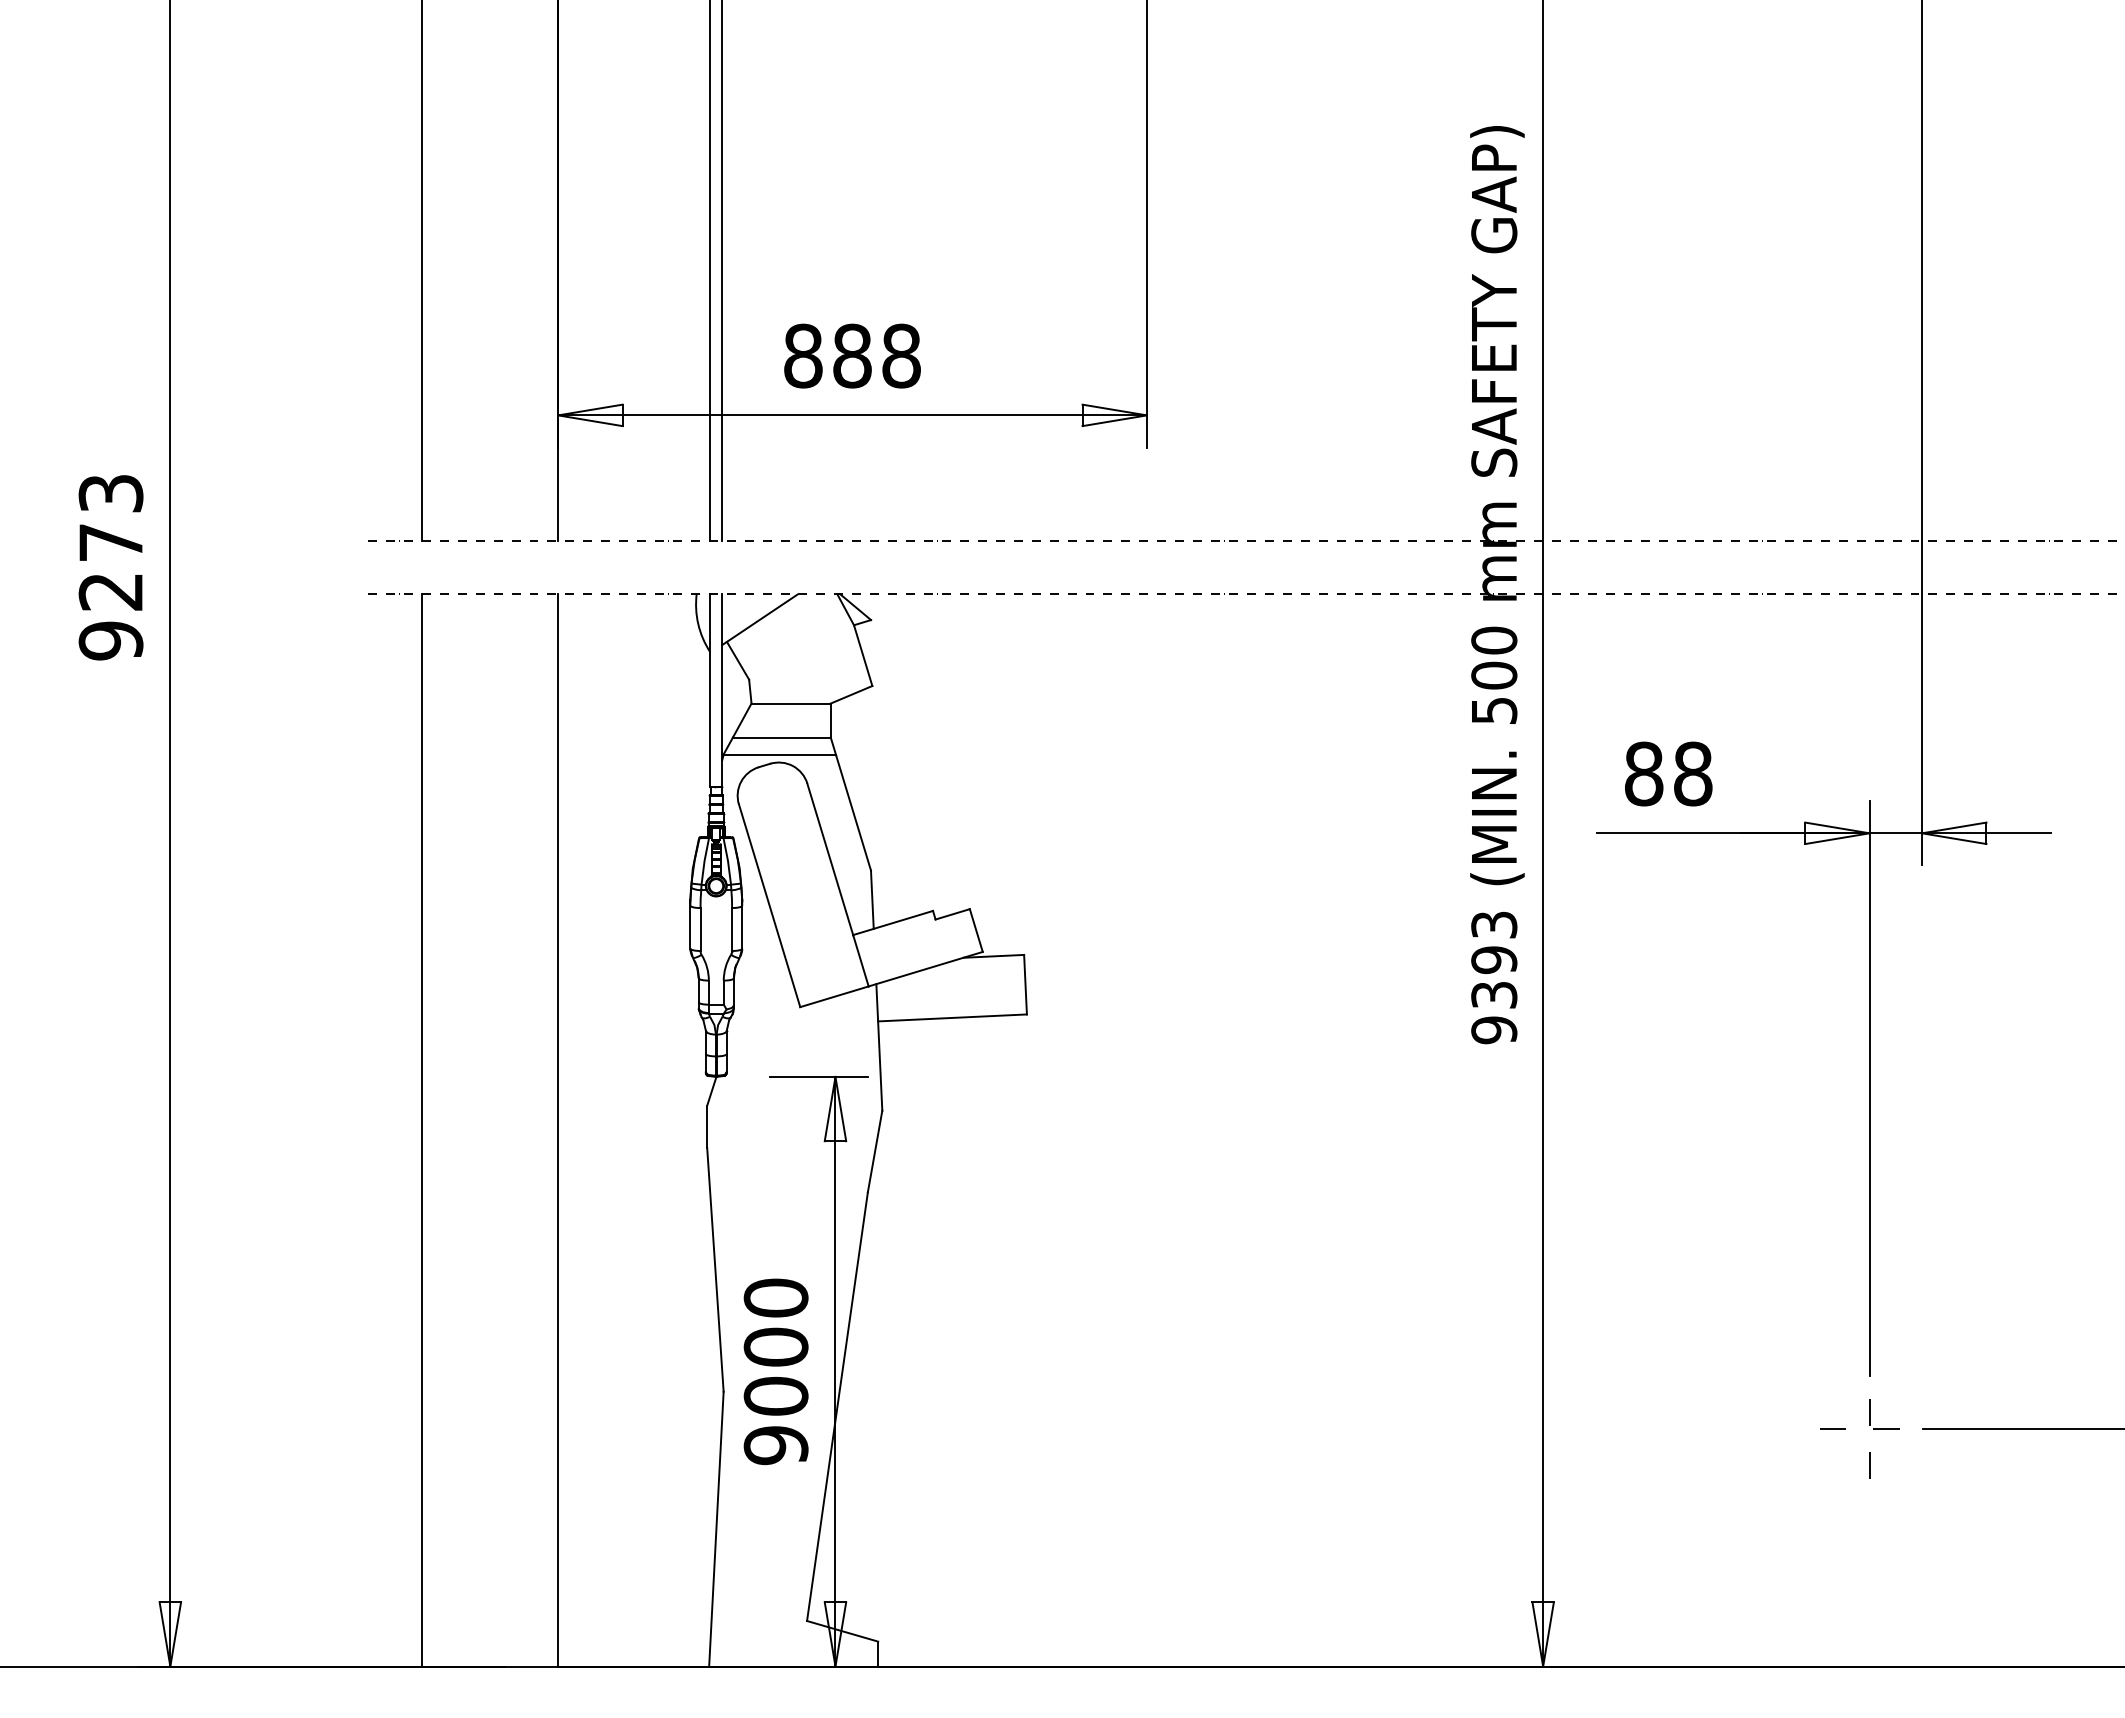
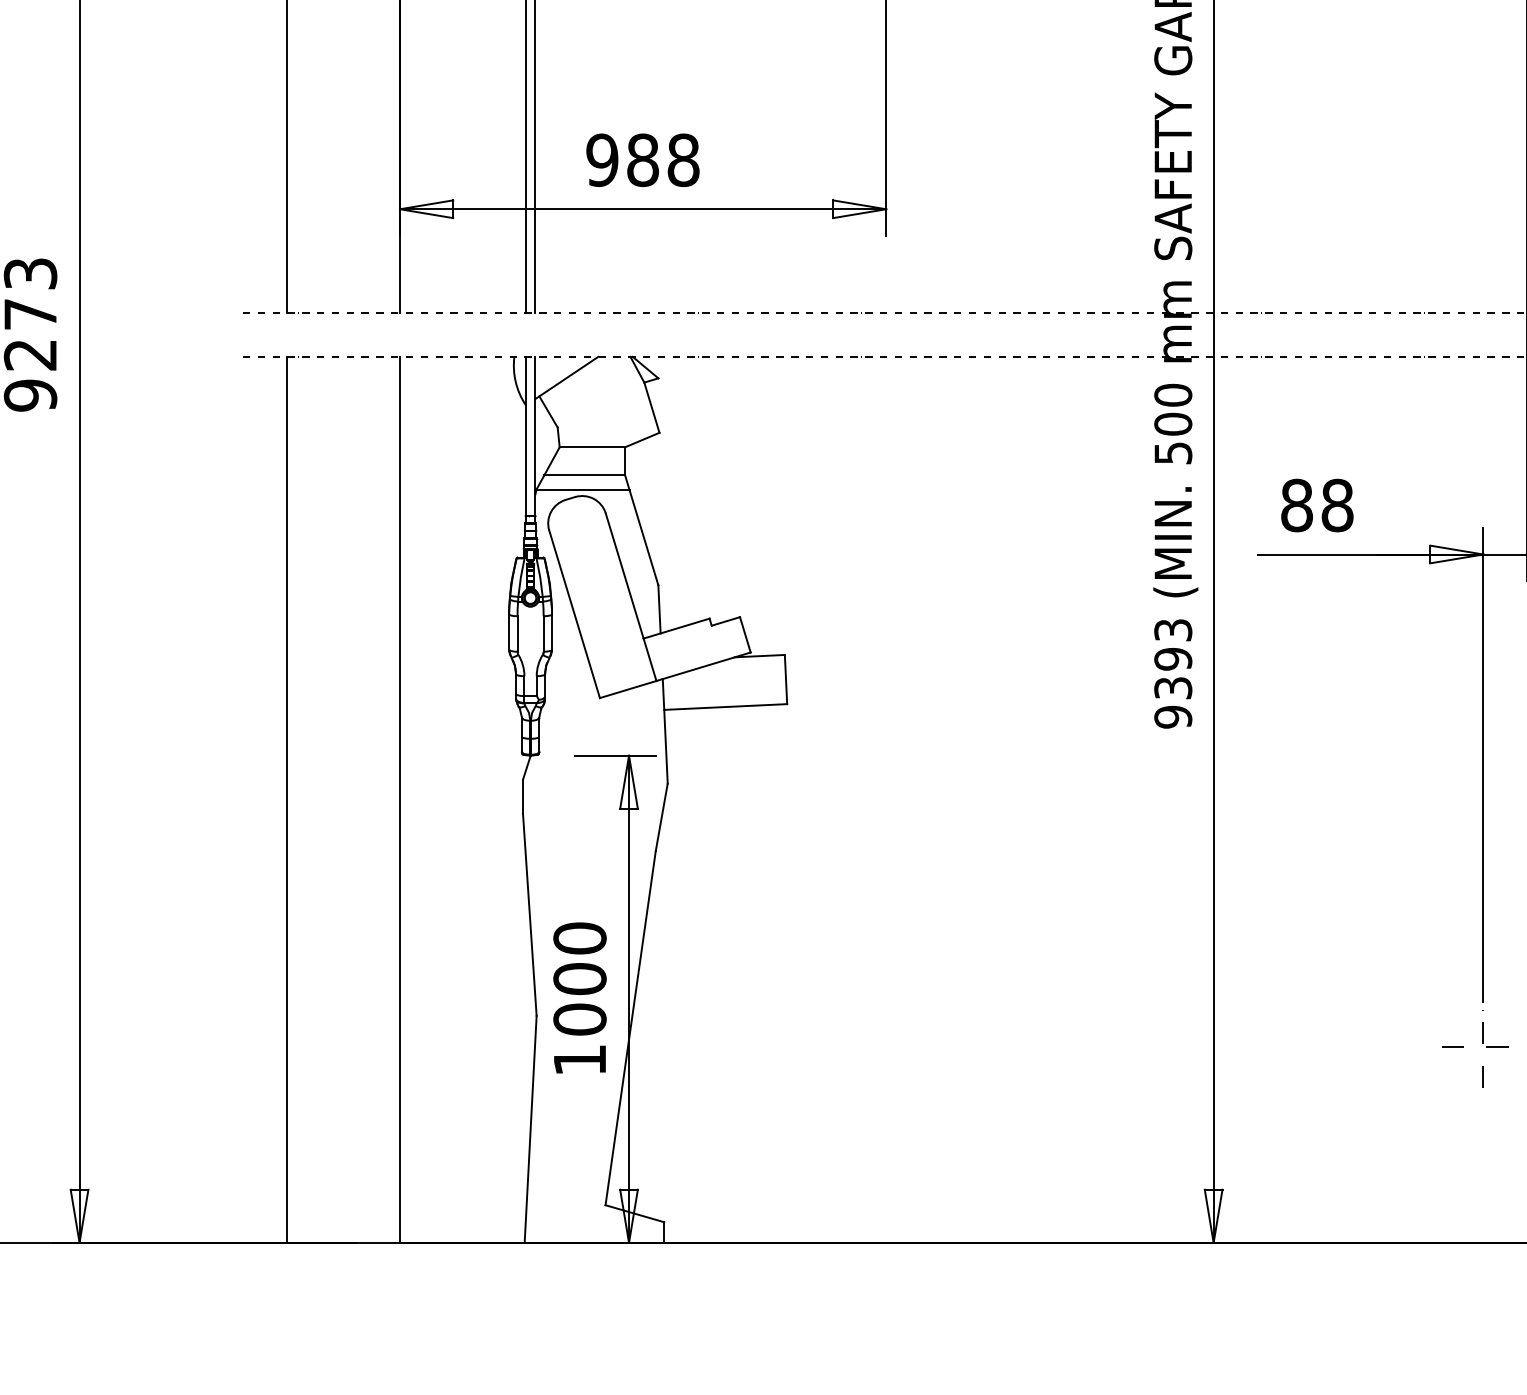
text: (802, 355) -> (601, 159), 888 -> 988
text: (775, 1445) -> (579, 1060), 9000 -> 1000

